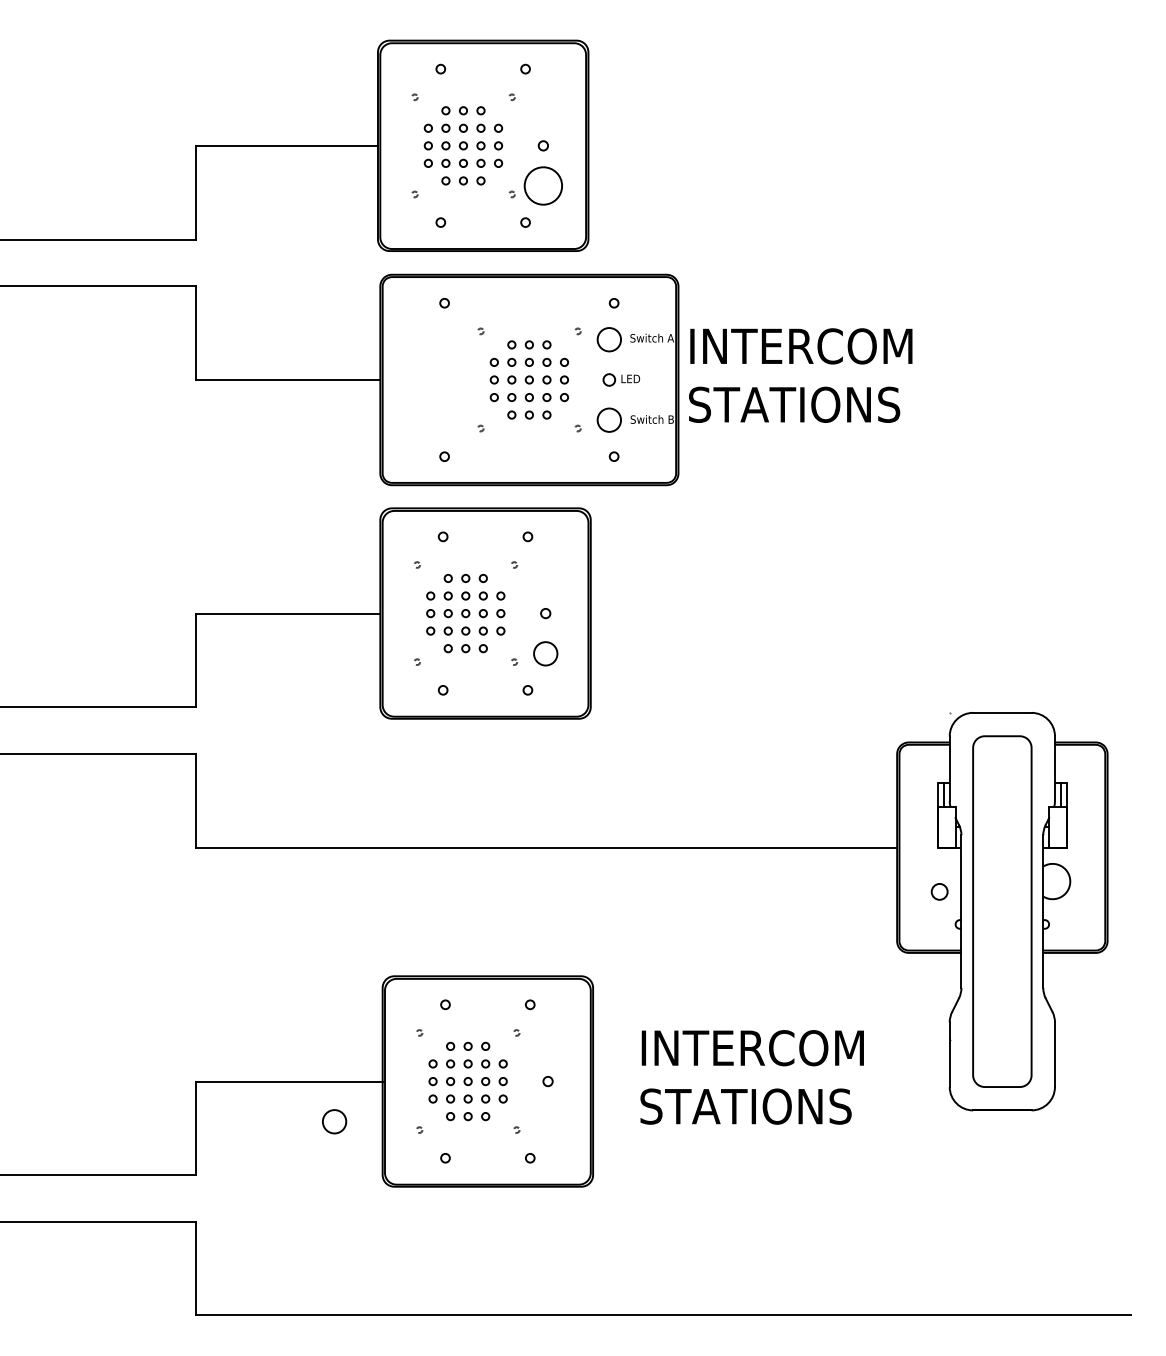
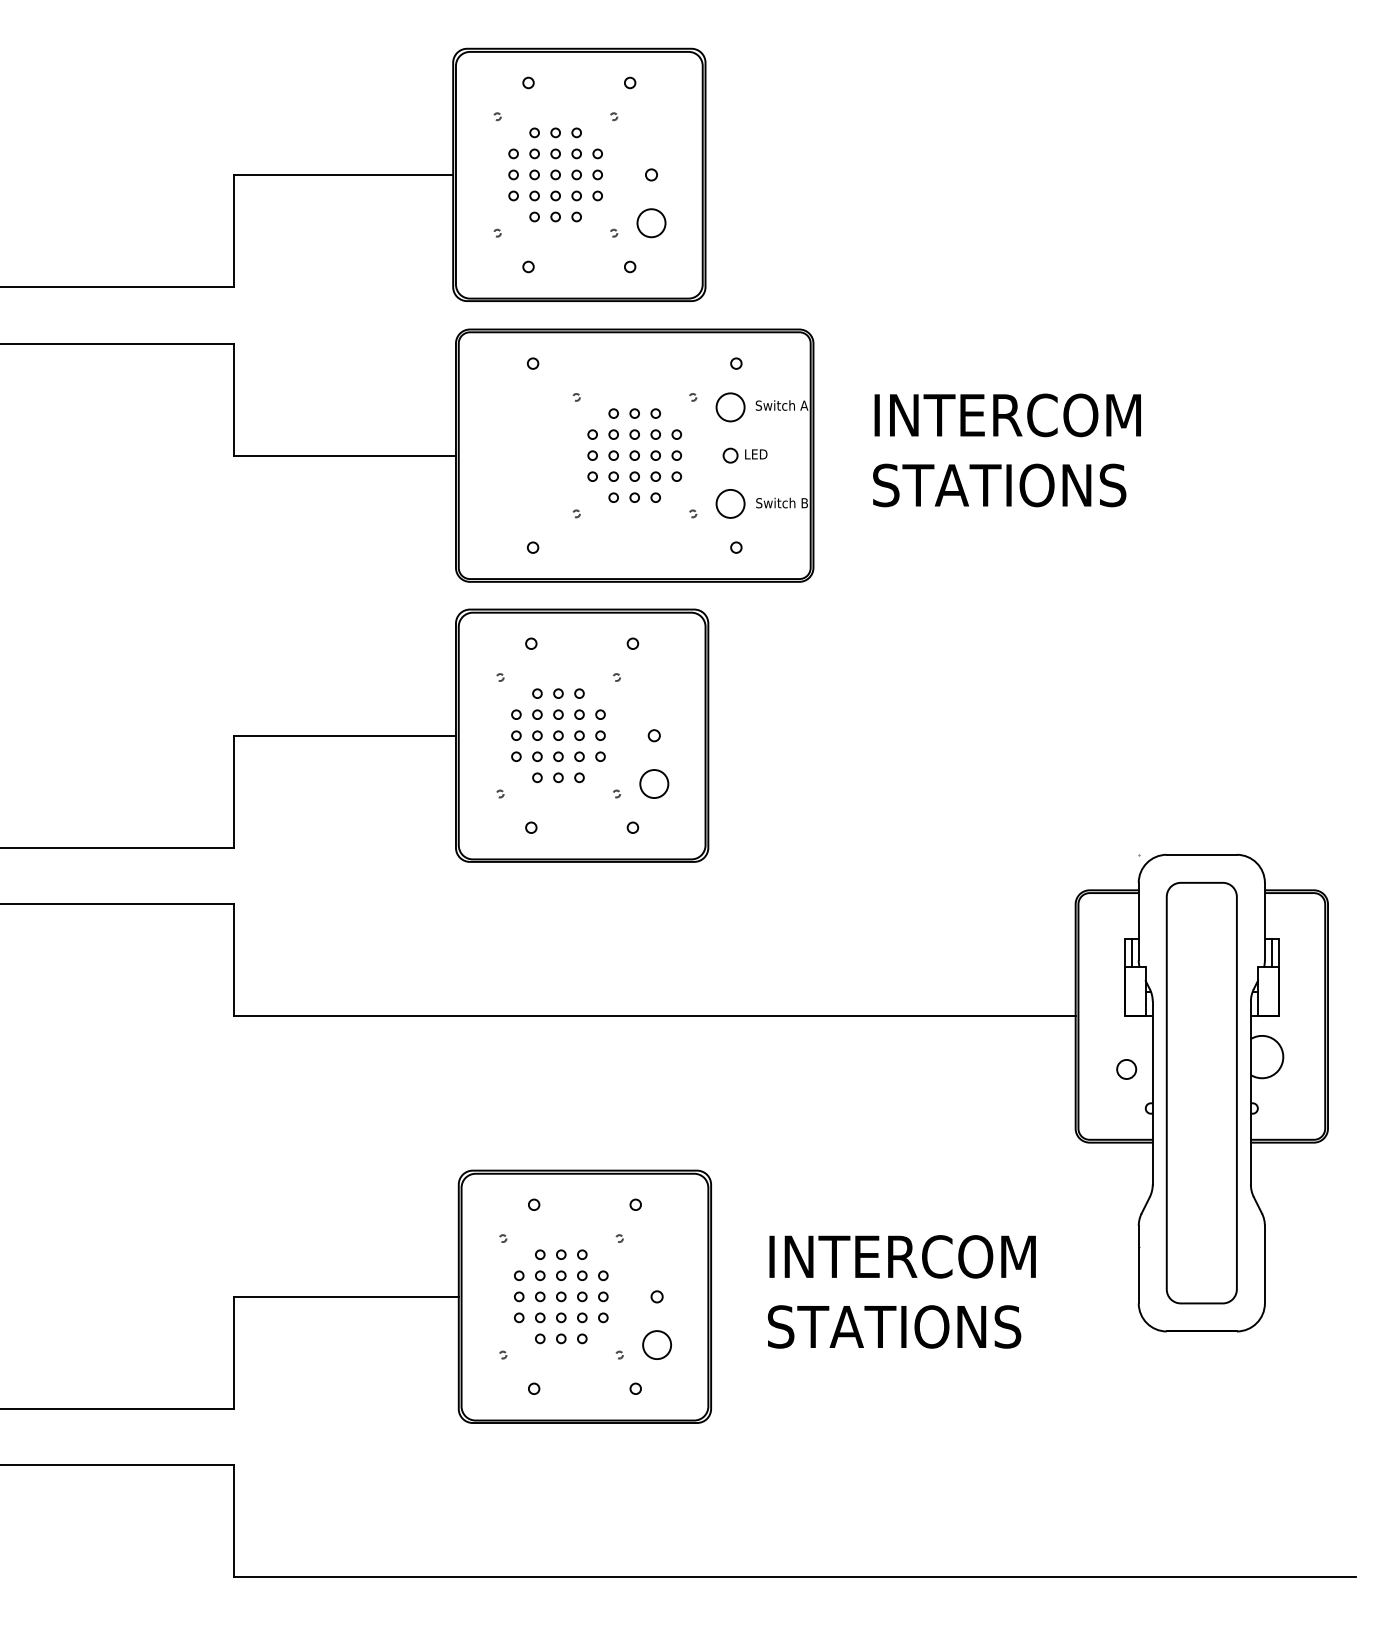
circle: (543, 186) -> (651, 223), size x0.62
text: (800, 375) -> (1006, 450), moved
circle: (334, 1121) -> (656, 1344), moved

